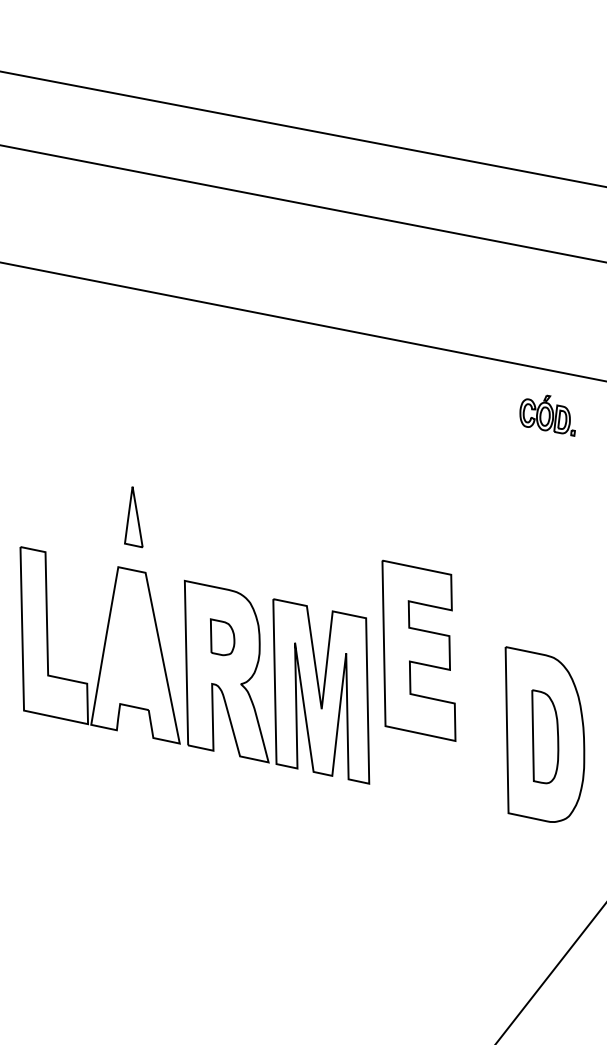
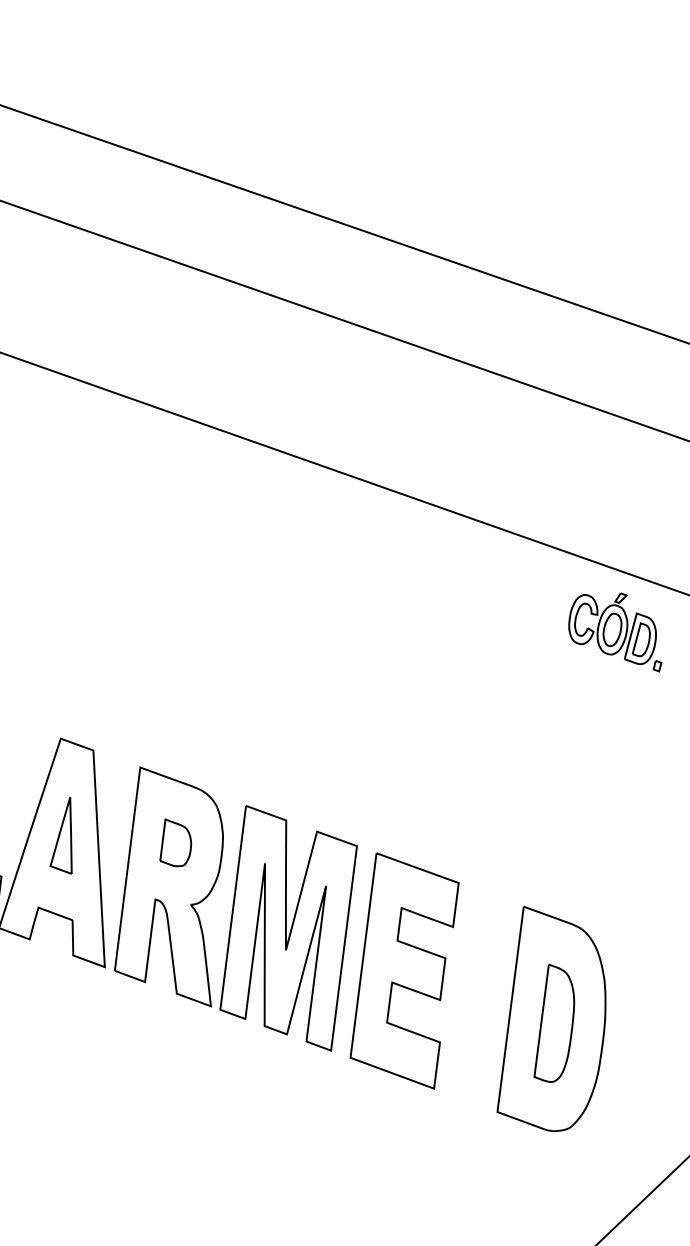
part: (547, 415) -> (616, 628), size x1.43
part: (133, 517) -> (65, 835), moved
part: (418, 650) -> (404, 970), moved

